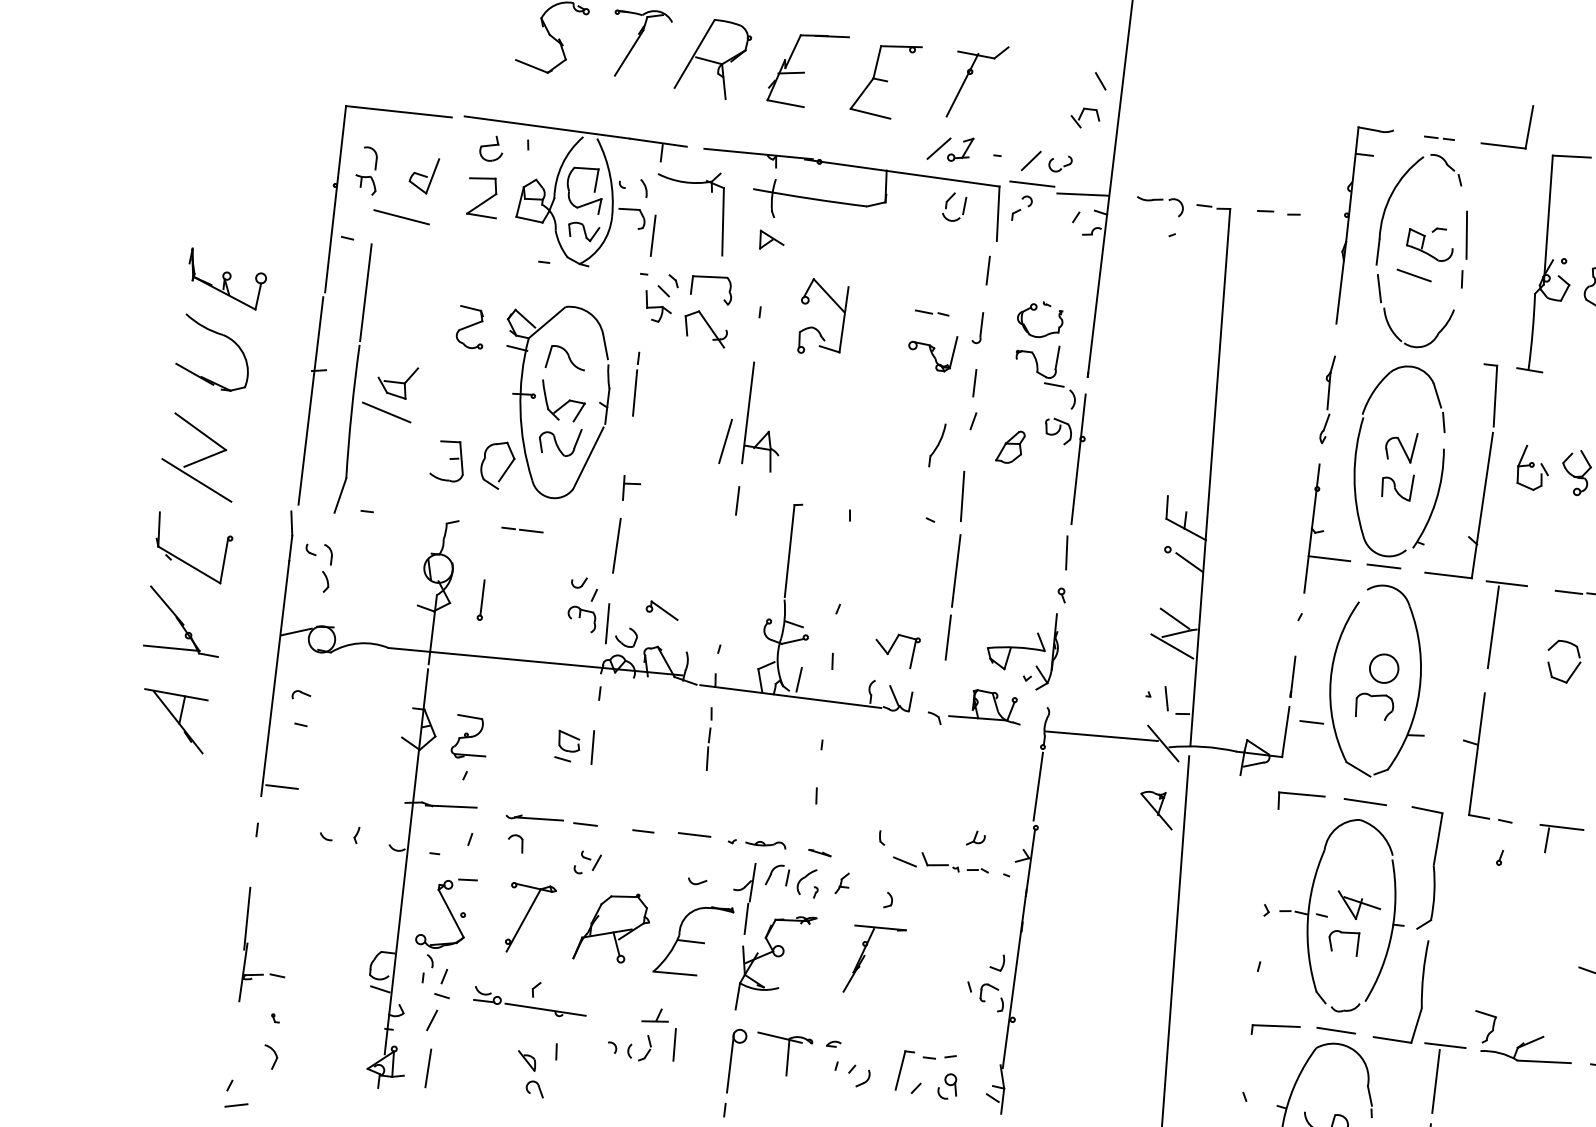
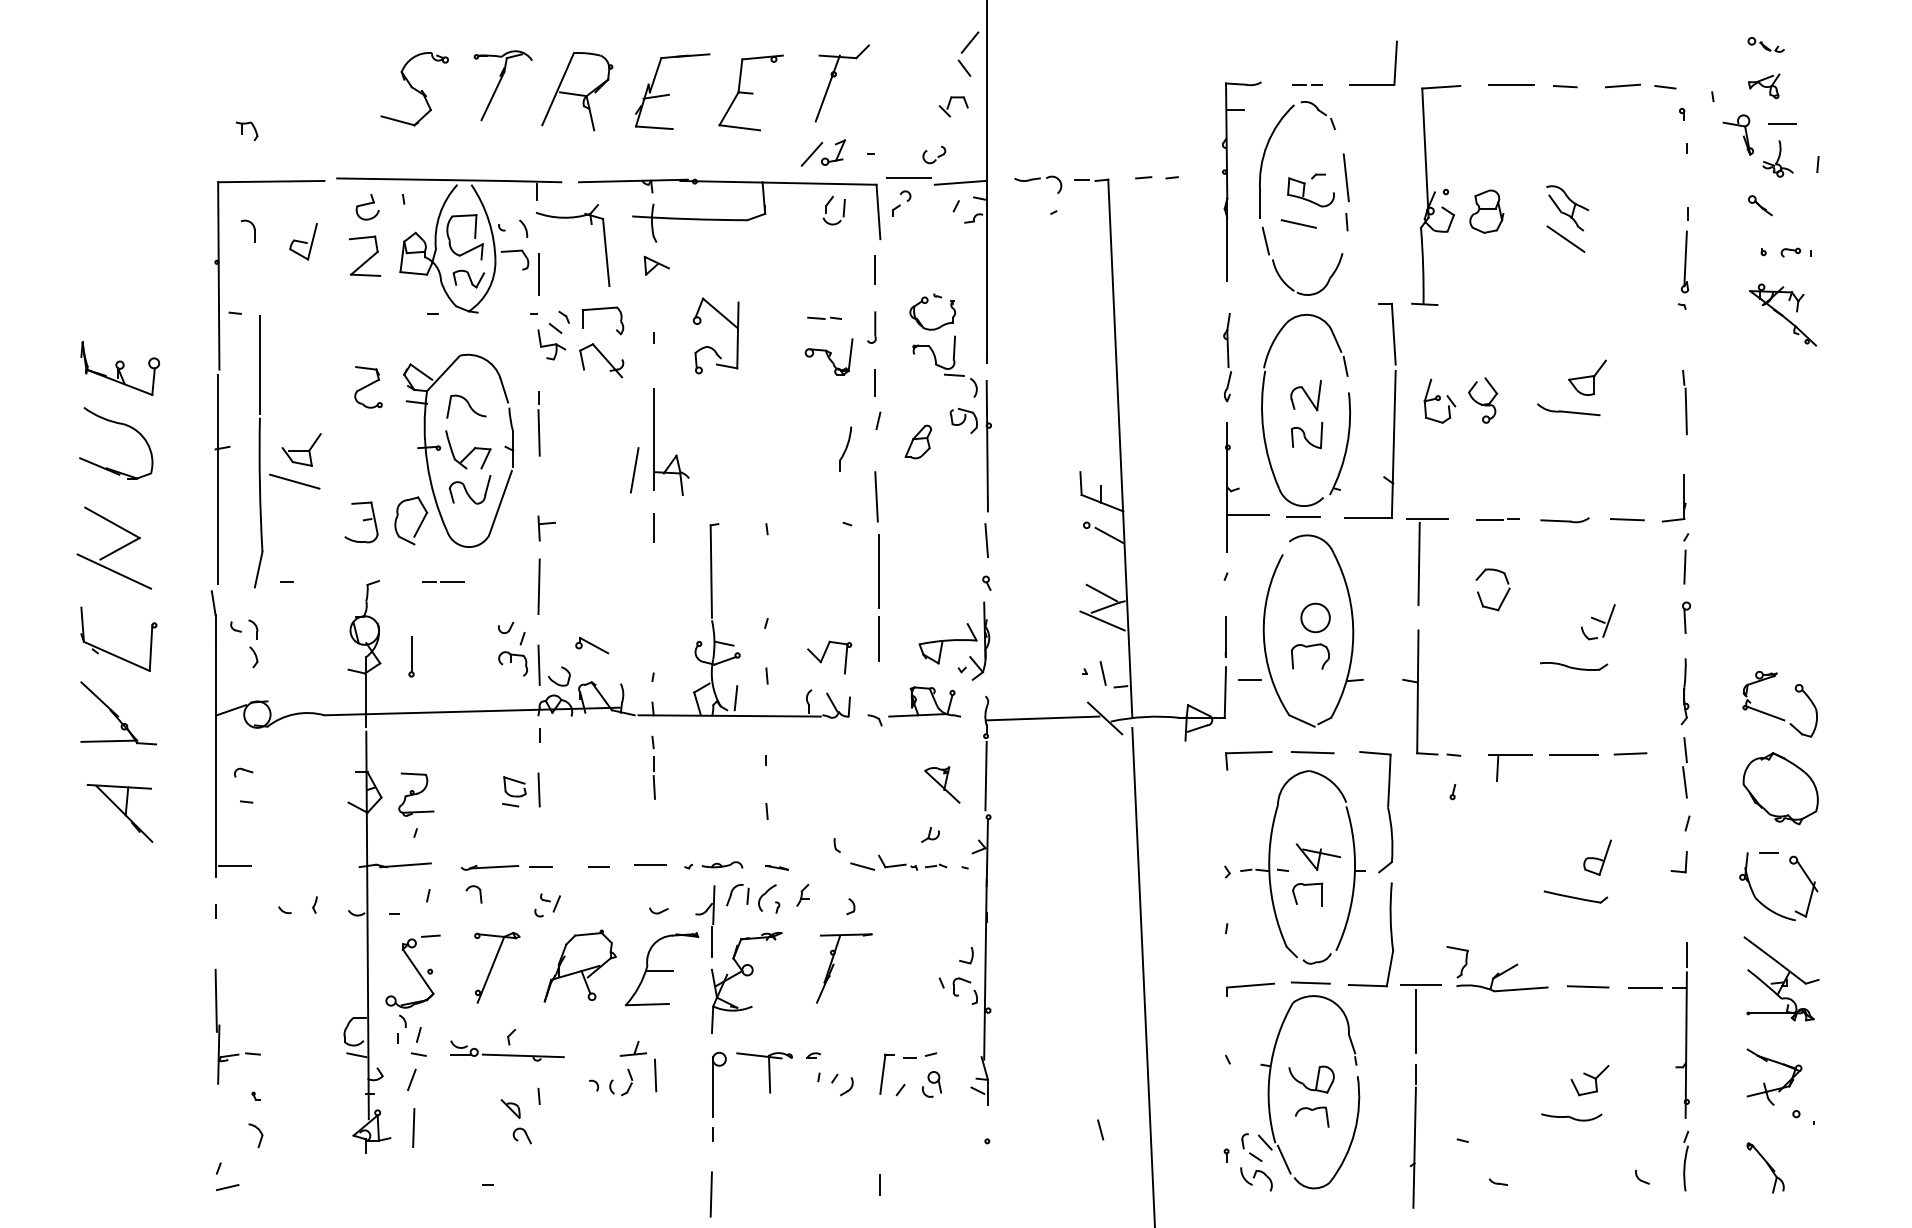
line: (1030, 160) -> (969, 42), moved
part: (365, 184) -> (246, 130), moved
line: (401, 216) -> (286, 285), removed
part: (1156, 809) -> (942, 784), moved

